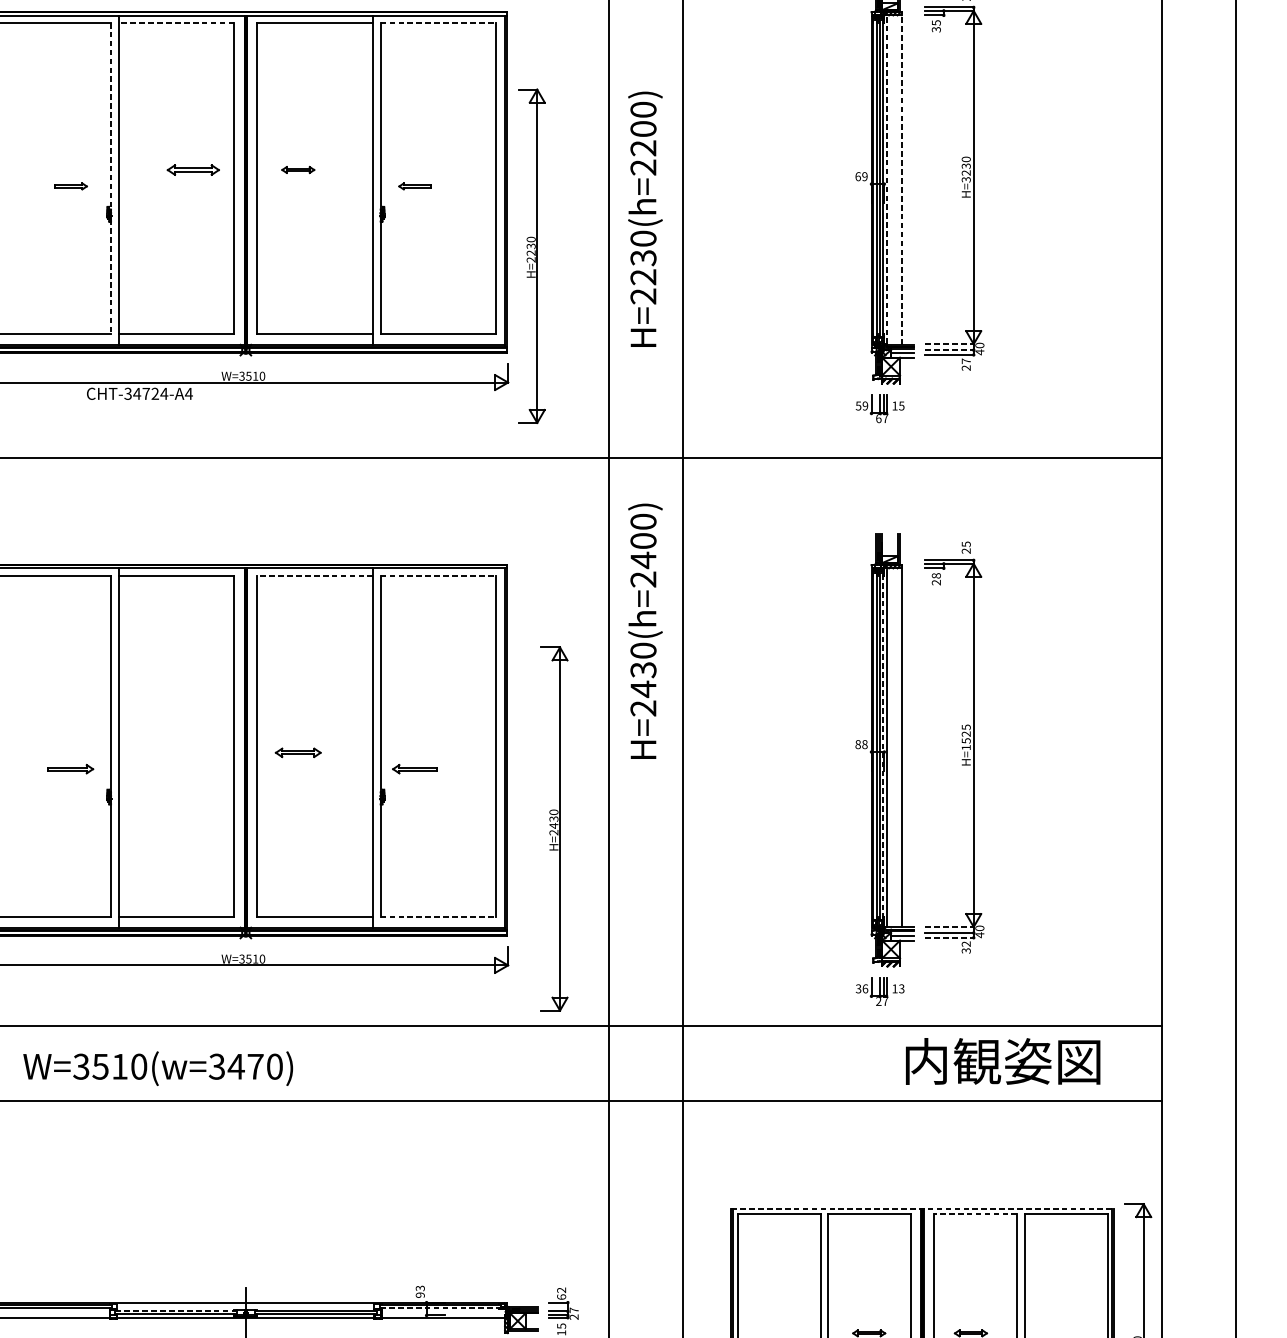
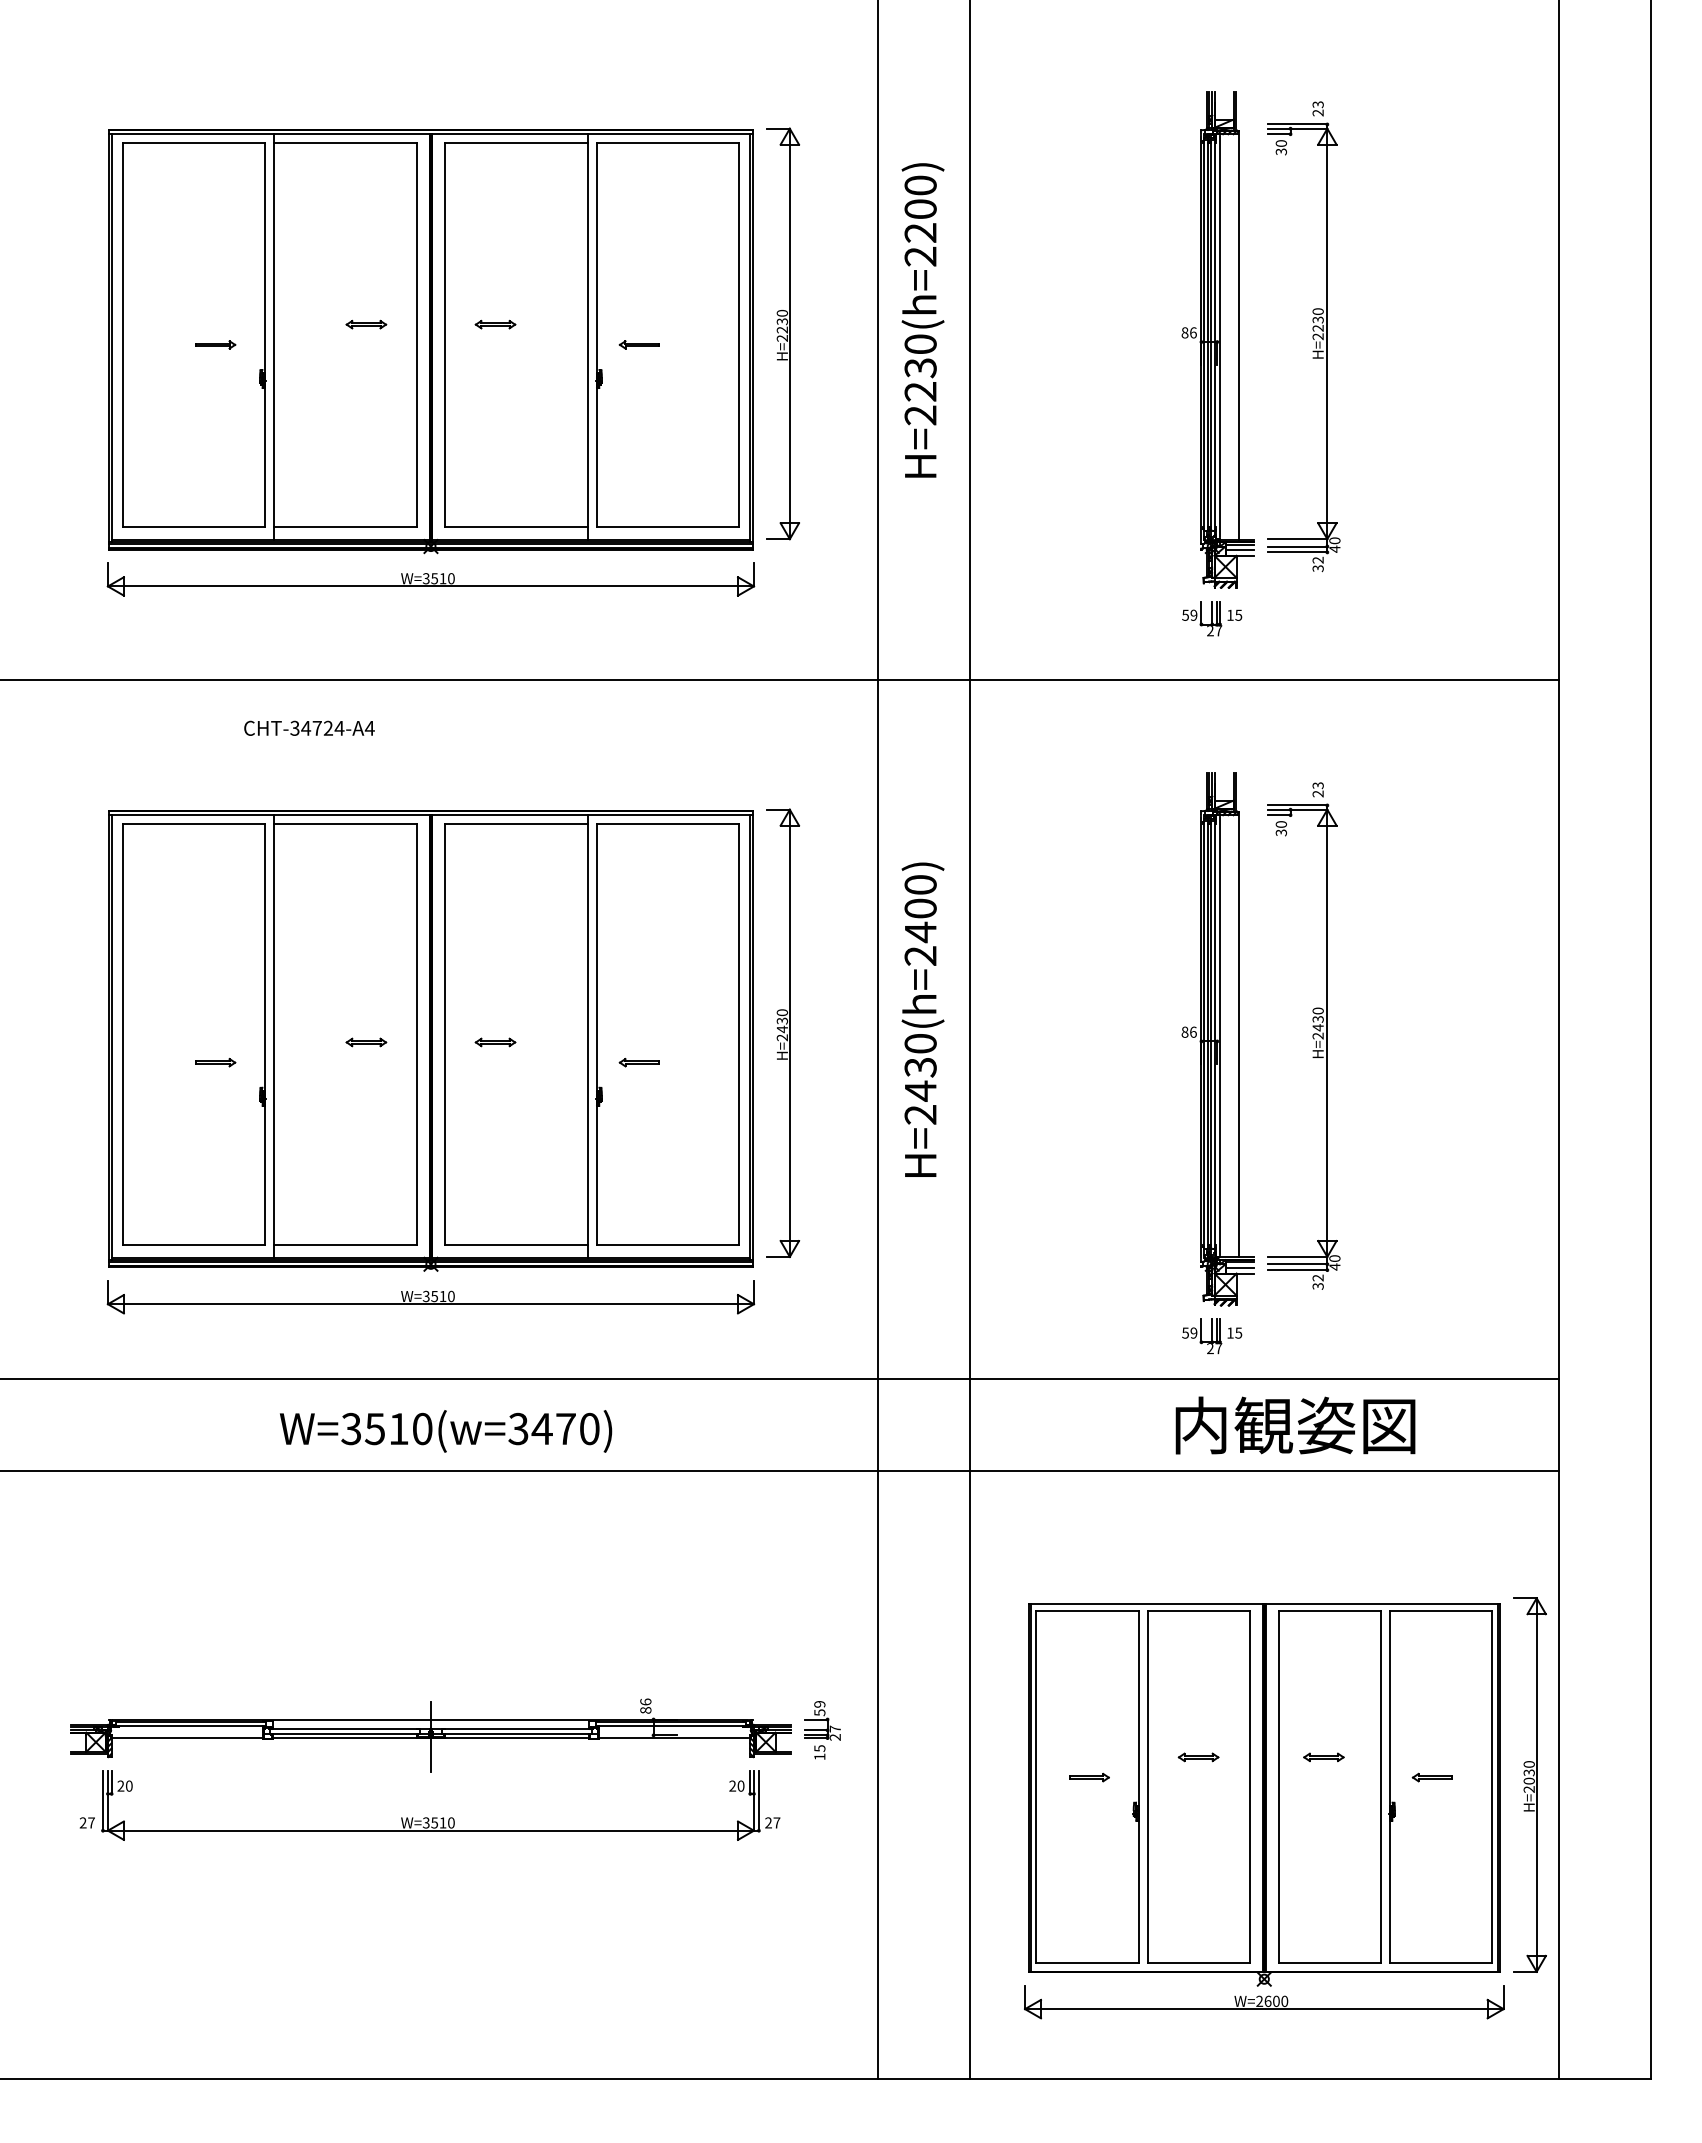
line: (175, 22) -> (344, 143), dashed -> solid
line: (438, 22) -> (668, 143), dashed -> solid
text: (935, 22) -> (1280, 143), 35 -> 30
part: (193, 169) -> (366, 324), size x0.62
text: (860, 176) -> (1188, 332), 69 -> 86
line: (110, 178) -> (264, 335), dashed -> solid
line: (902, 178) -> (1239, 335), dashed -> solid
line: (886, 179) -> (1220, 336), dashed -> solid
text: (966, 179) -> (1318, 336), H=3230 -> H=2230
text: (644, 219) -> (922, 320), moved
part: (531, 255) -> (782, 333), moved
line: (949, 344) -> (1297, 539), dashed -> solid
line: (949, 350) -> (1297, 546), dashed -> solid
text: (965, 364) -> (1317, 564), 27 -> 32
text: (139, 393) -> (309, 727), moved
text: (878, 419) -> (1210, 631), 67 -> 27
text: (964, 544) -> (1316, 785), 25 -> 23
line: (314, 575) -> (515, 824), dashed -> solid
line: (438, 575) -> (668, 824), dashed -> solid
text: (936, 579) -> (1281, 828), 28 -> 30
text: (644, 631) -> (922, 1019), moved
text: (965, 737) -> (1317, 1023), H=1525 -> H=2430
text: (865, 743) -> (1193, 1031), 88 -> 86
line: (882, 747) -> (1215, 1035), dashed -> solid
part: (193, 752) -> (366, 1042), added
part: (298, 752) -> (495, 1042), size x0.71
part: (70, 769) -> (215, 1062), size x0.71
part: (414, 769) -> (638, 1062), size x0.71
part: (554, 828) -> (783, 1032), moved
line: (438, 916) -> (668, 1244), dashed -> solid
line: (949, 926) -> (1297, 1256), dashed -> solid
line: (949, 938) -> (1297, 1270), dashed -> solid
text: (861, 988) -> (1189, 1332), 36 -> 59
text: (901, 988) -> (1238, 1332), 13 -> 15
text: (1003, 1061) -> (1295, 1425), moved
text: (158, 1068) -> (446, 1431), moved
line: (922, 1208) -> (1264, 1603), dashed -> solid
line: (975, 1214) -> (1329, 1610), dashed -> solid
text: (420, 1291) -> (645, 1705), 93 -> 86
text: (561, 1293) -> (819, 1708), 62 -> 59
line: (441, 1308) -> (671, 1726), dashed -> solid
line: (176, 1310) -> (345, 1729), dashed -> solid

